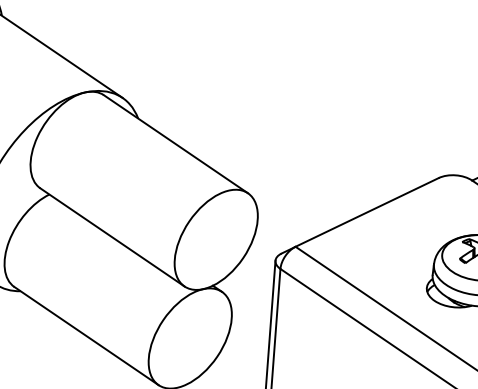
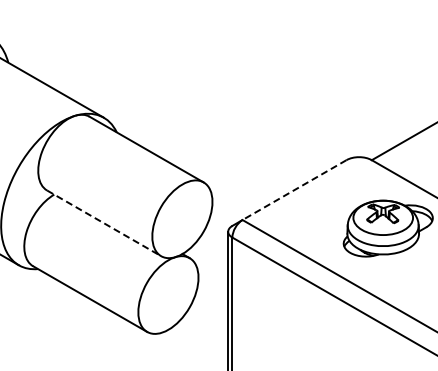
line: (367, 212) -> (294, 190), solid -> dashed
line: (112, 237) -> (104, 223), solid -> dashed

